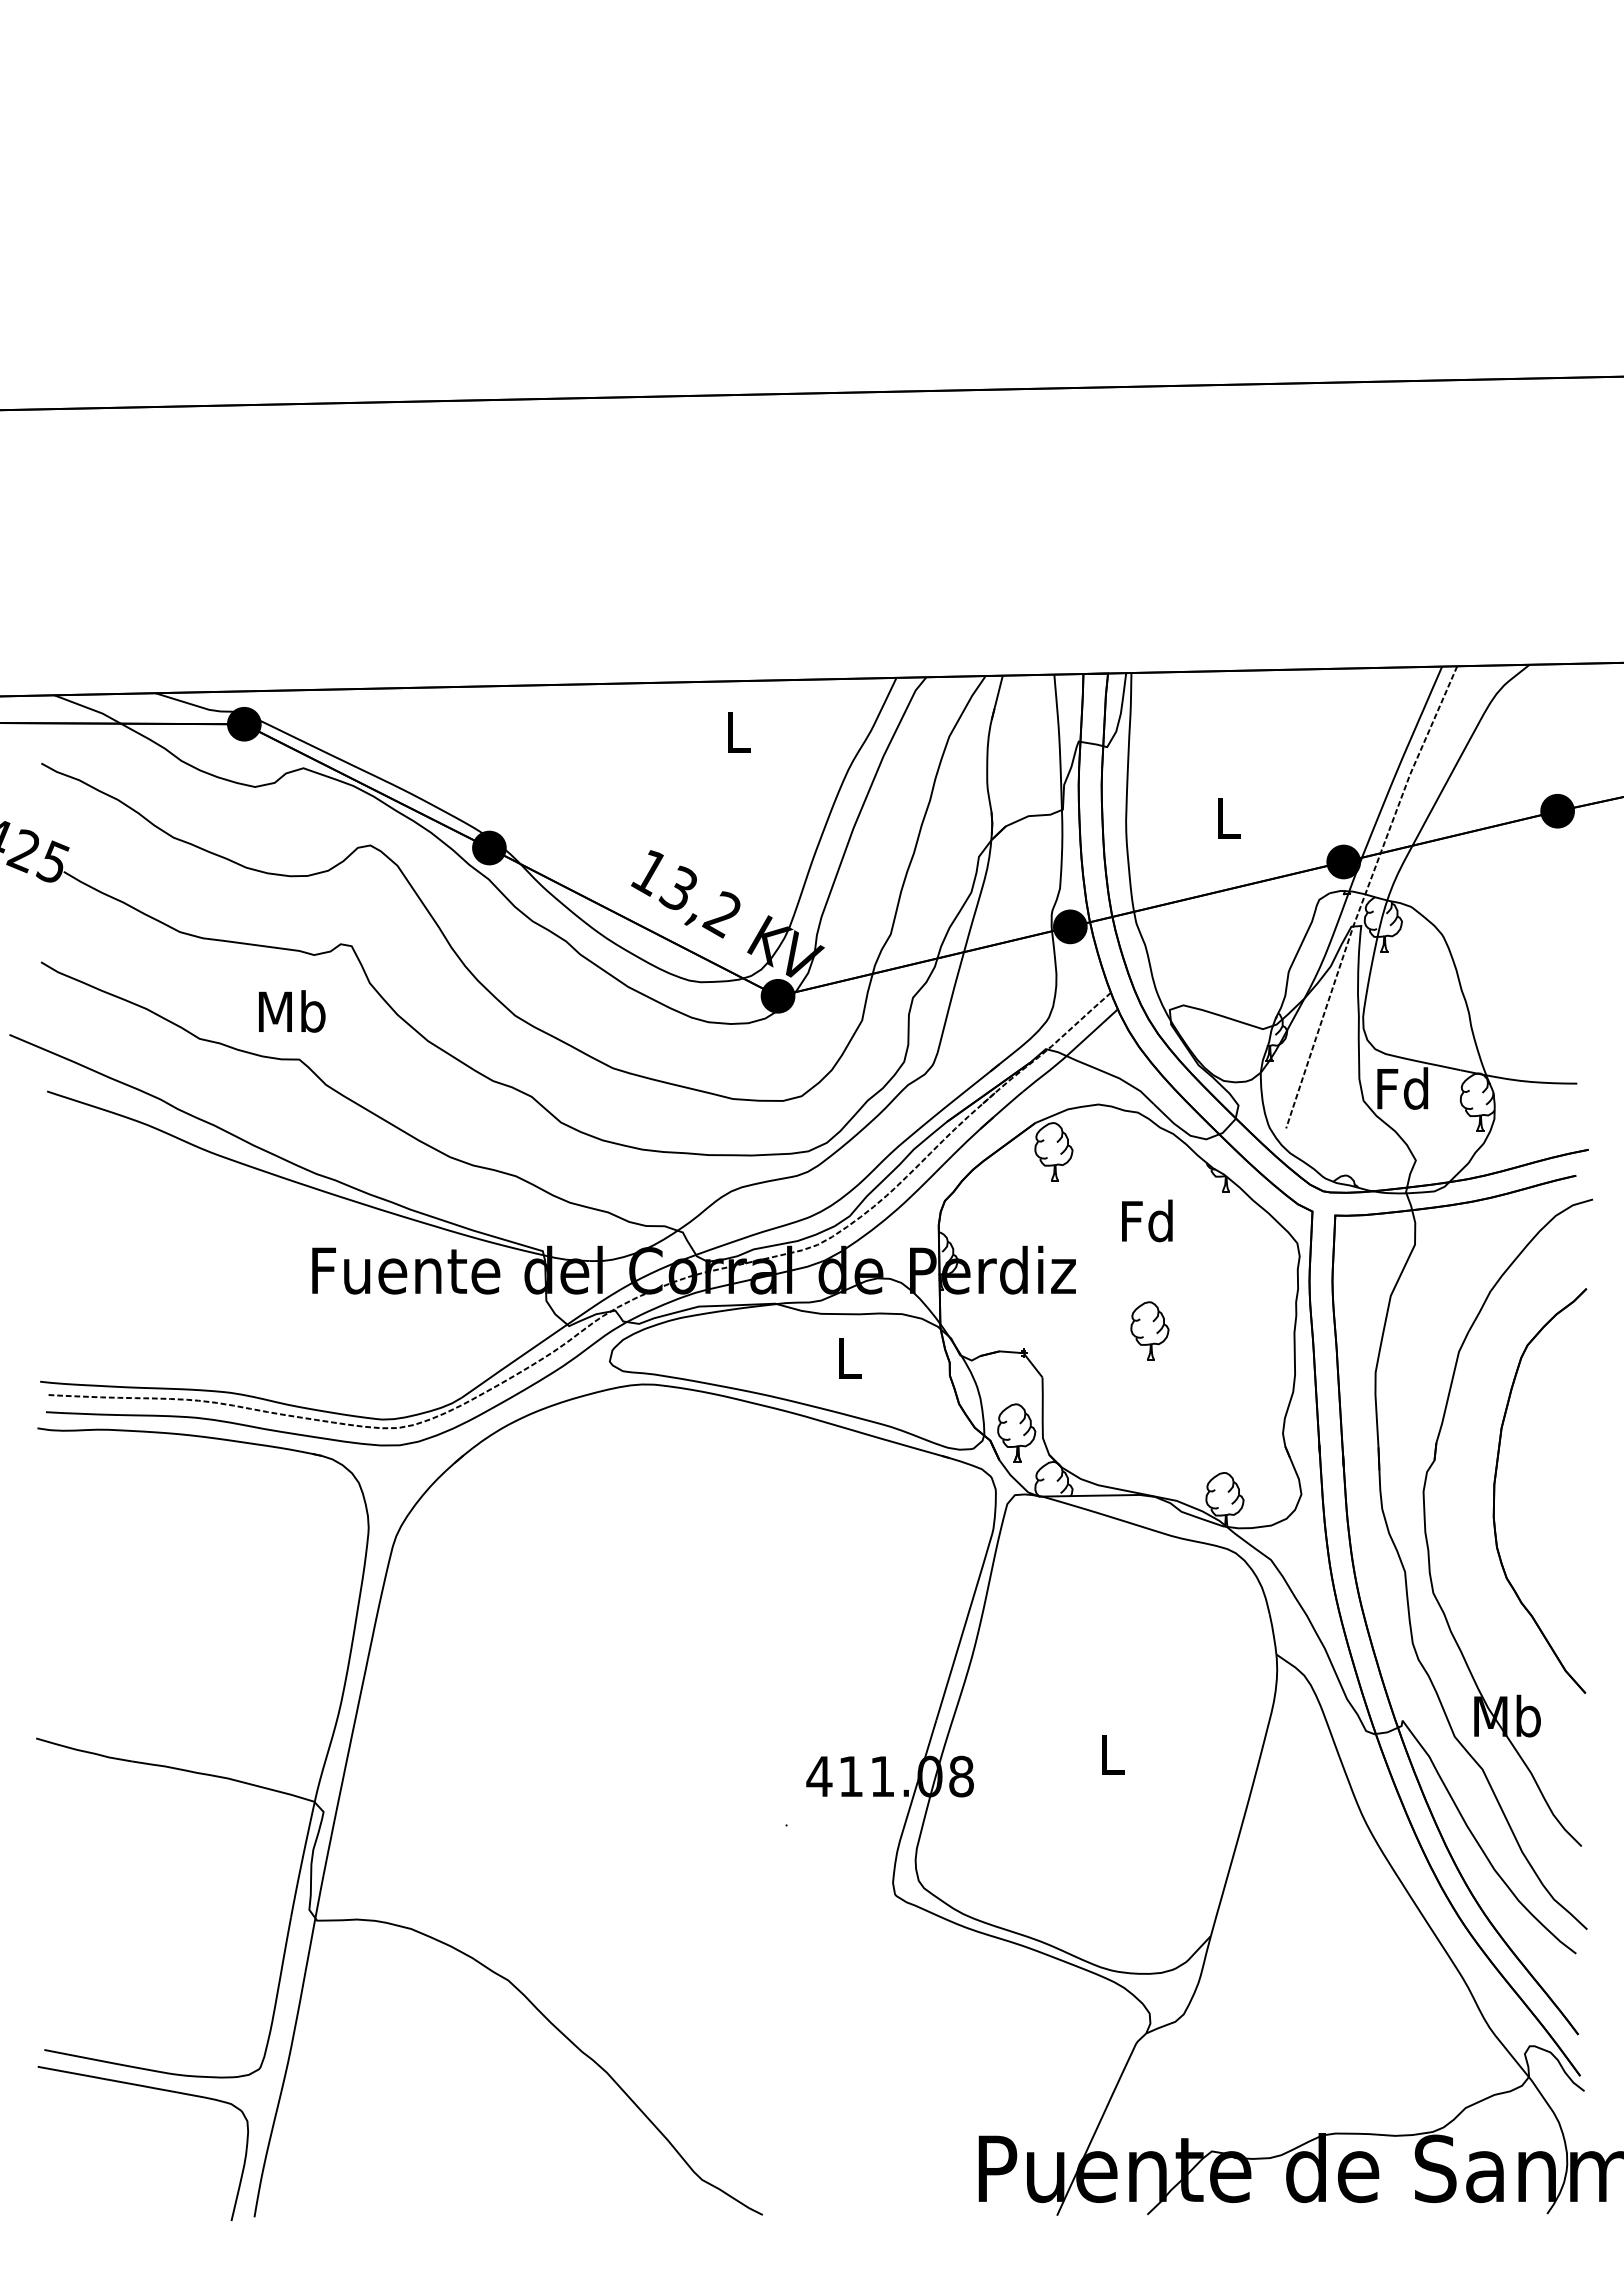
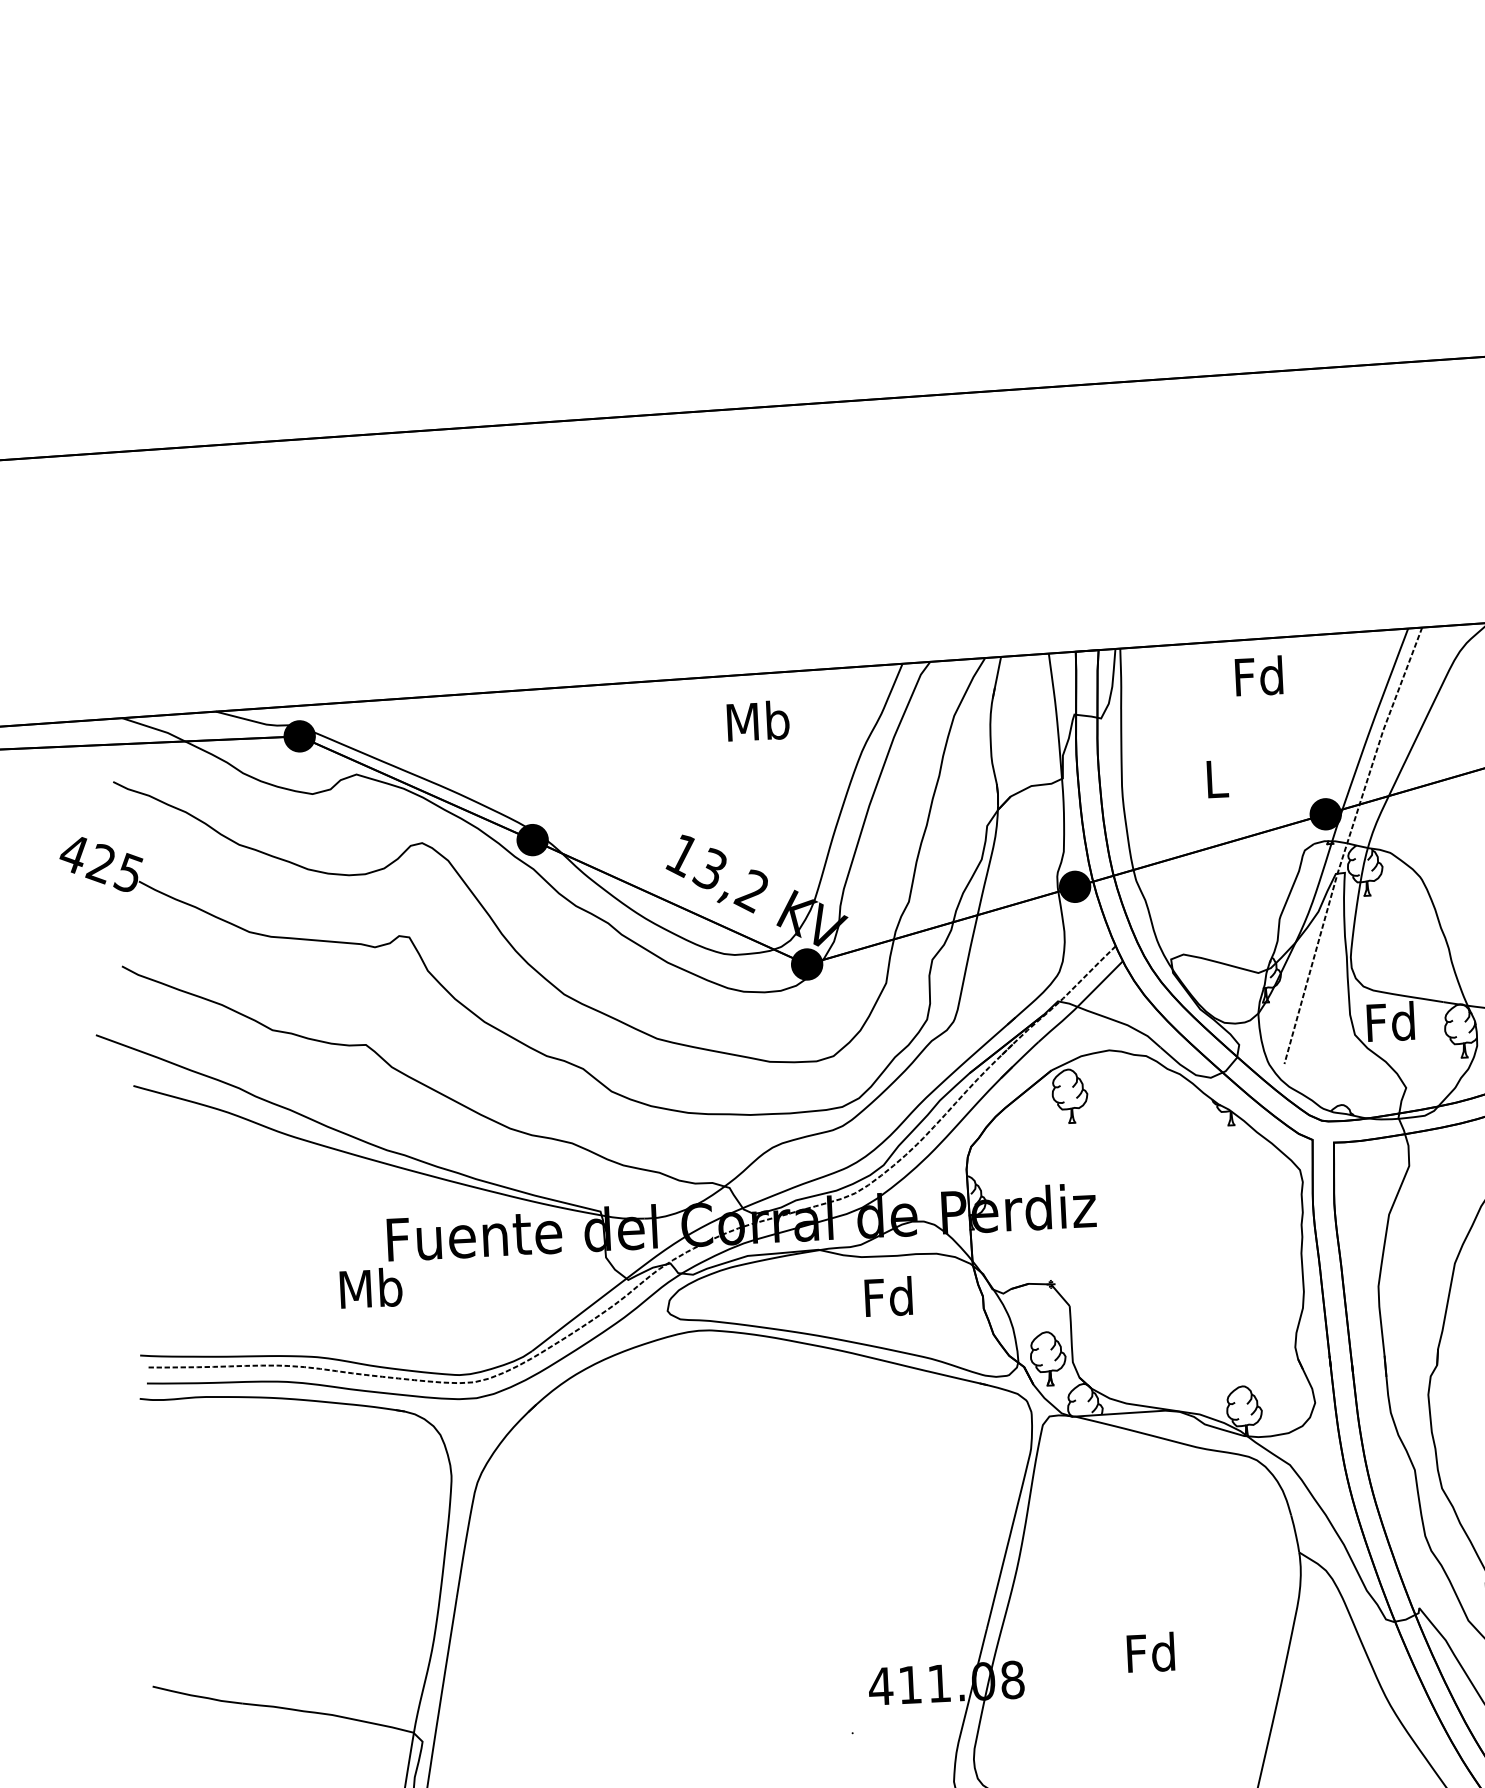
text: (738, 731) -> (758, 720), L -> Mb
text: (292, 1011) -> (371, 1288), moved
text: (1147, 1220) -> (1259, 675), moved
part: (1149, 1330) -> (1166, 1257), removed
text: (848, 1357) -> (888, 1296), L -> Fd
text: (1111, 1754) -> (1150, 1652), L -> Fd

